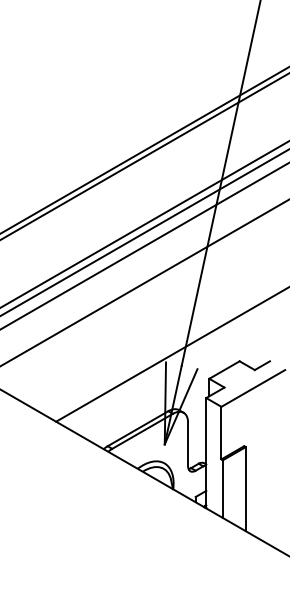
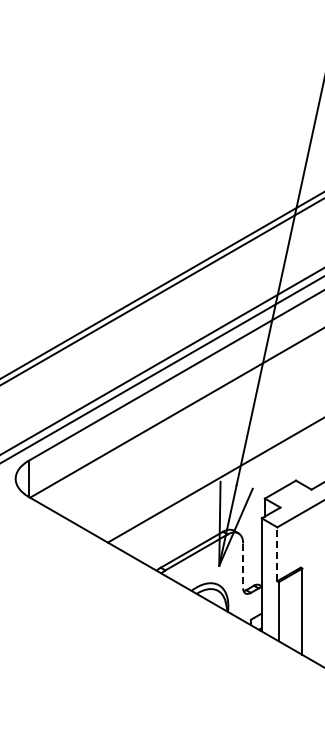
line: (221, 433) -> (277, 554), solid -> dashed
line: (188, 445) -> (243, 566), solid -> dashed

